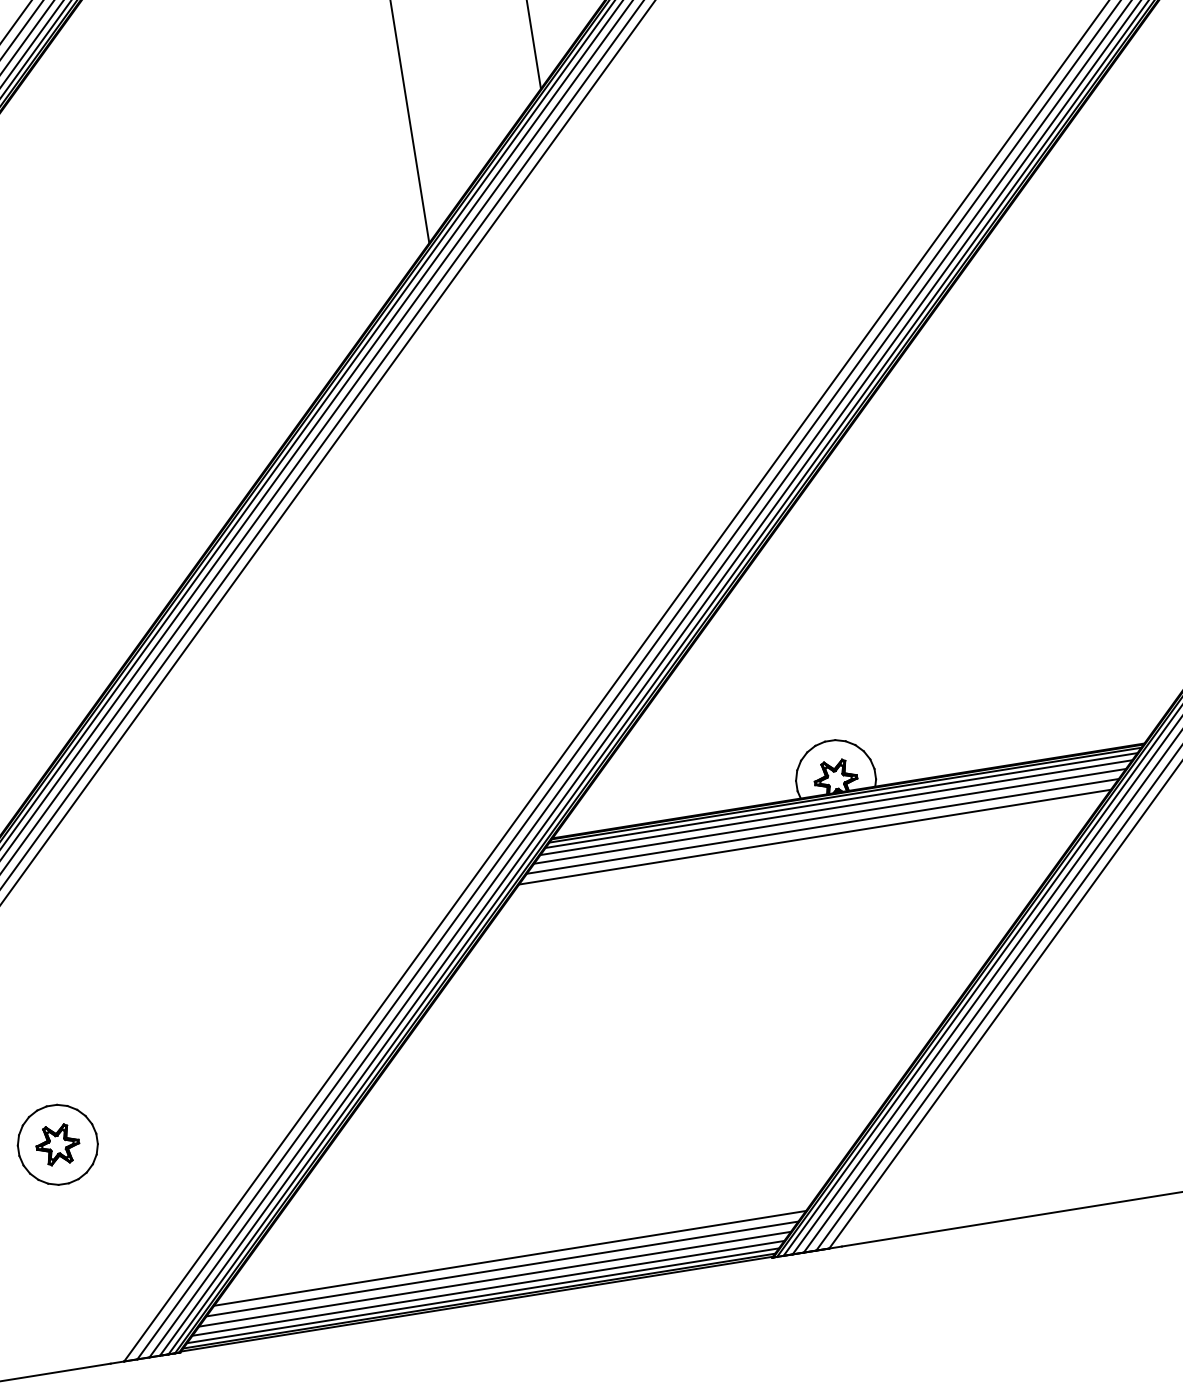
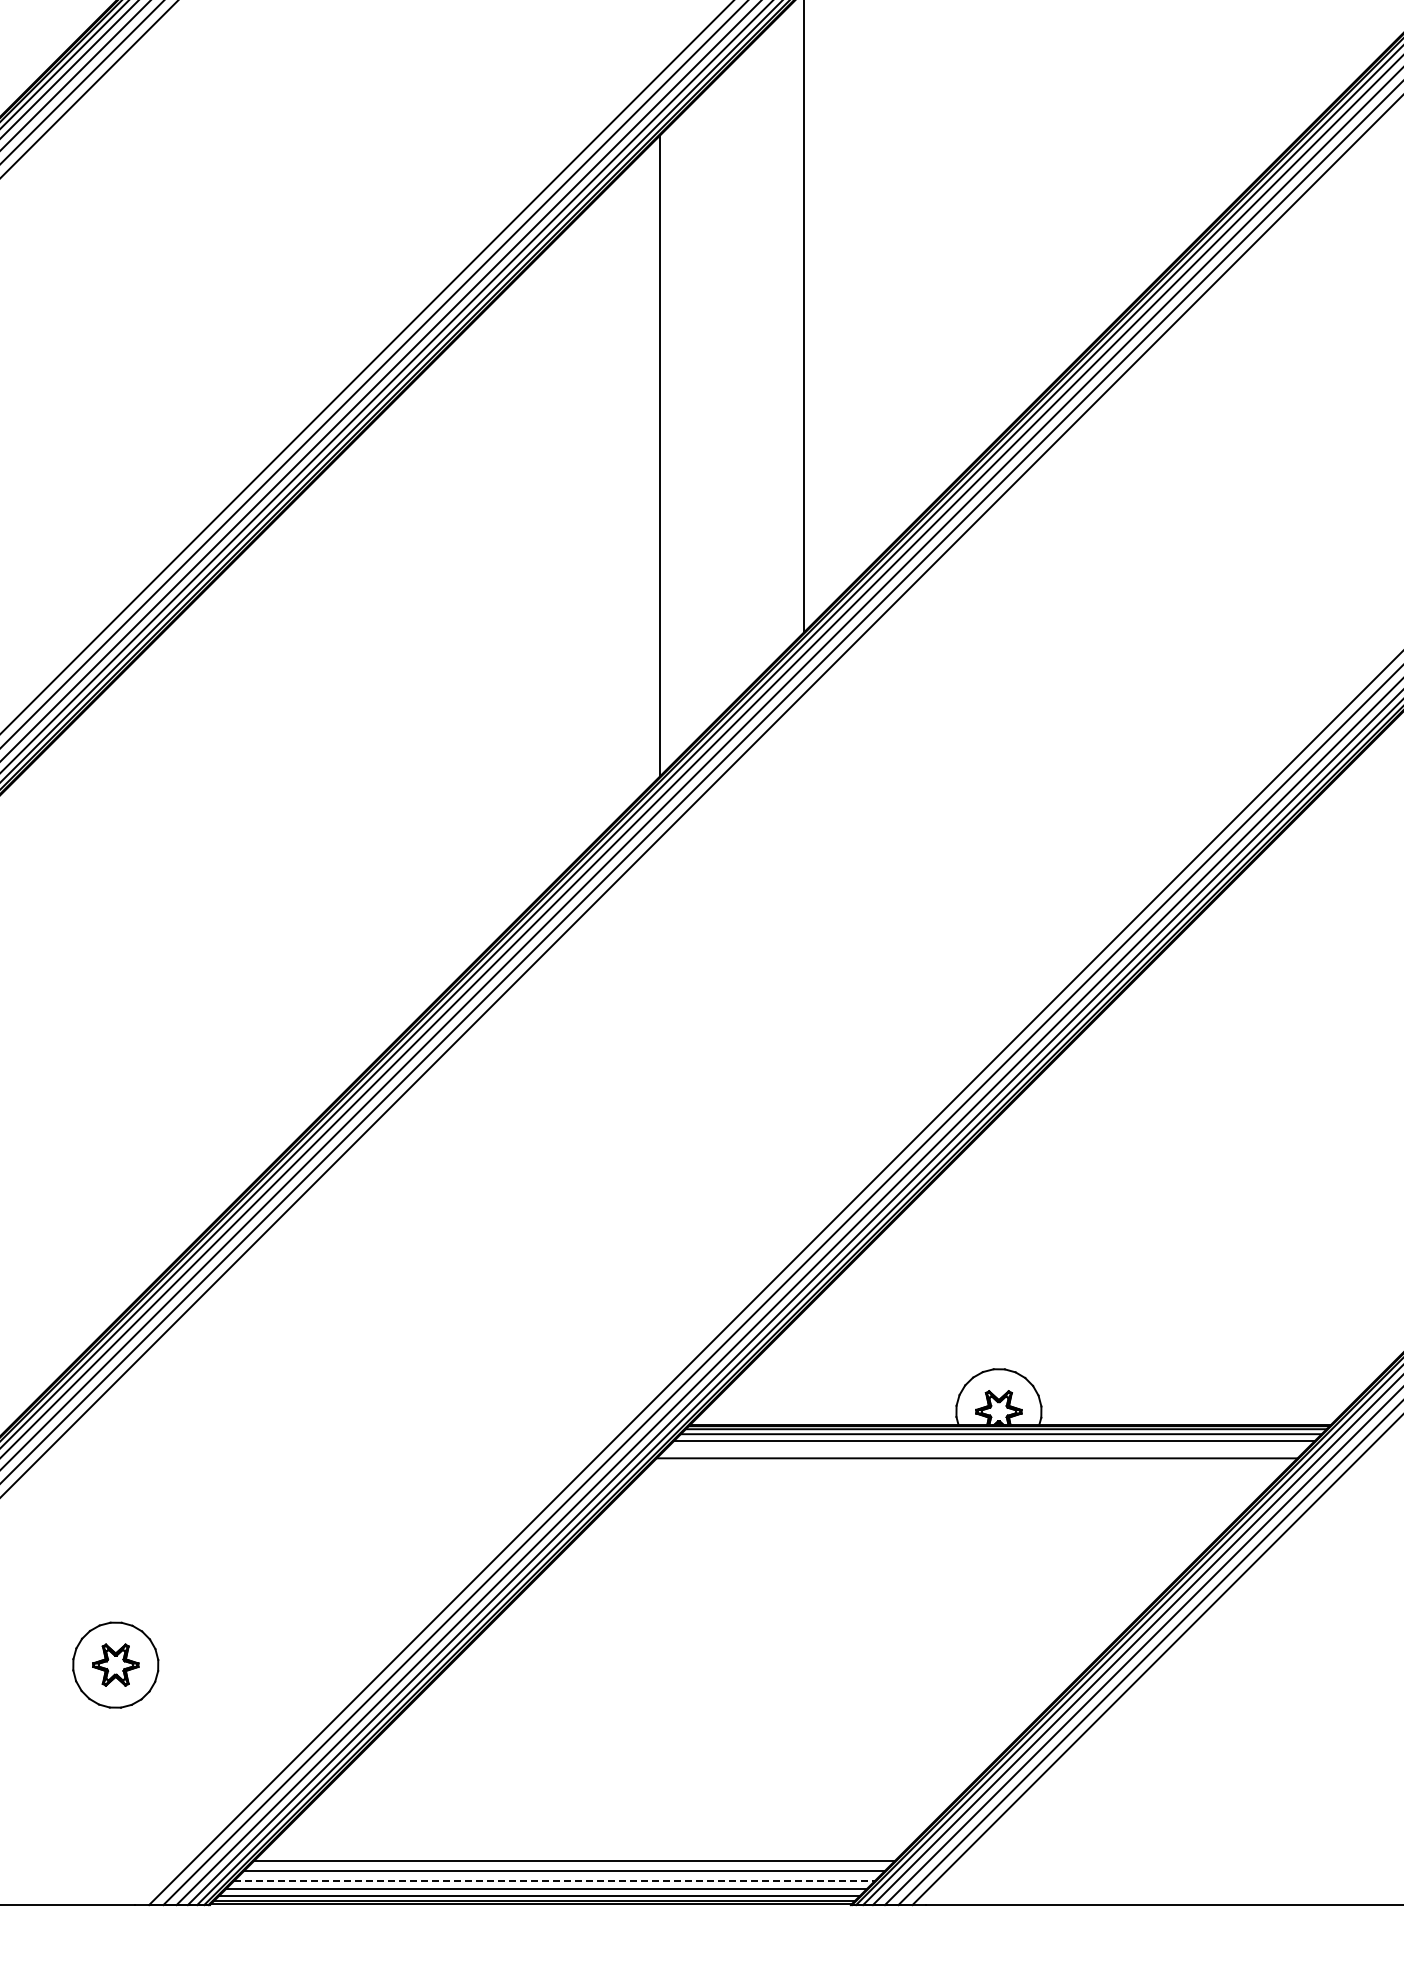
line: (830, 815) -> (986, 1448), removed
line: (814, 837) -> (966, 1468), removed
line: (495, 1278) -> (555, 1880), solid -> dashed

